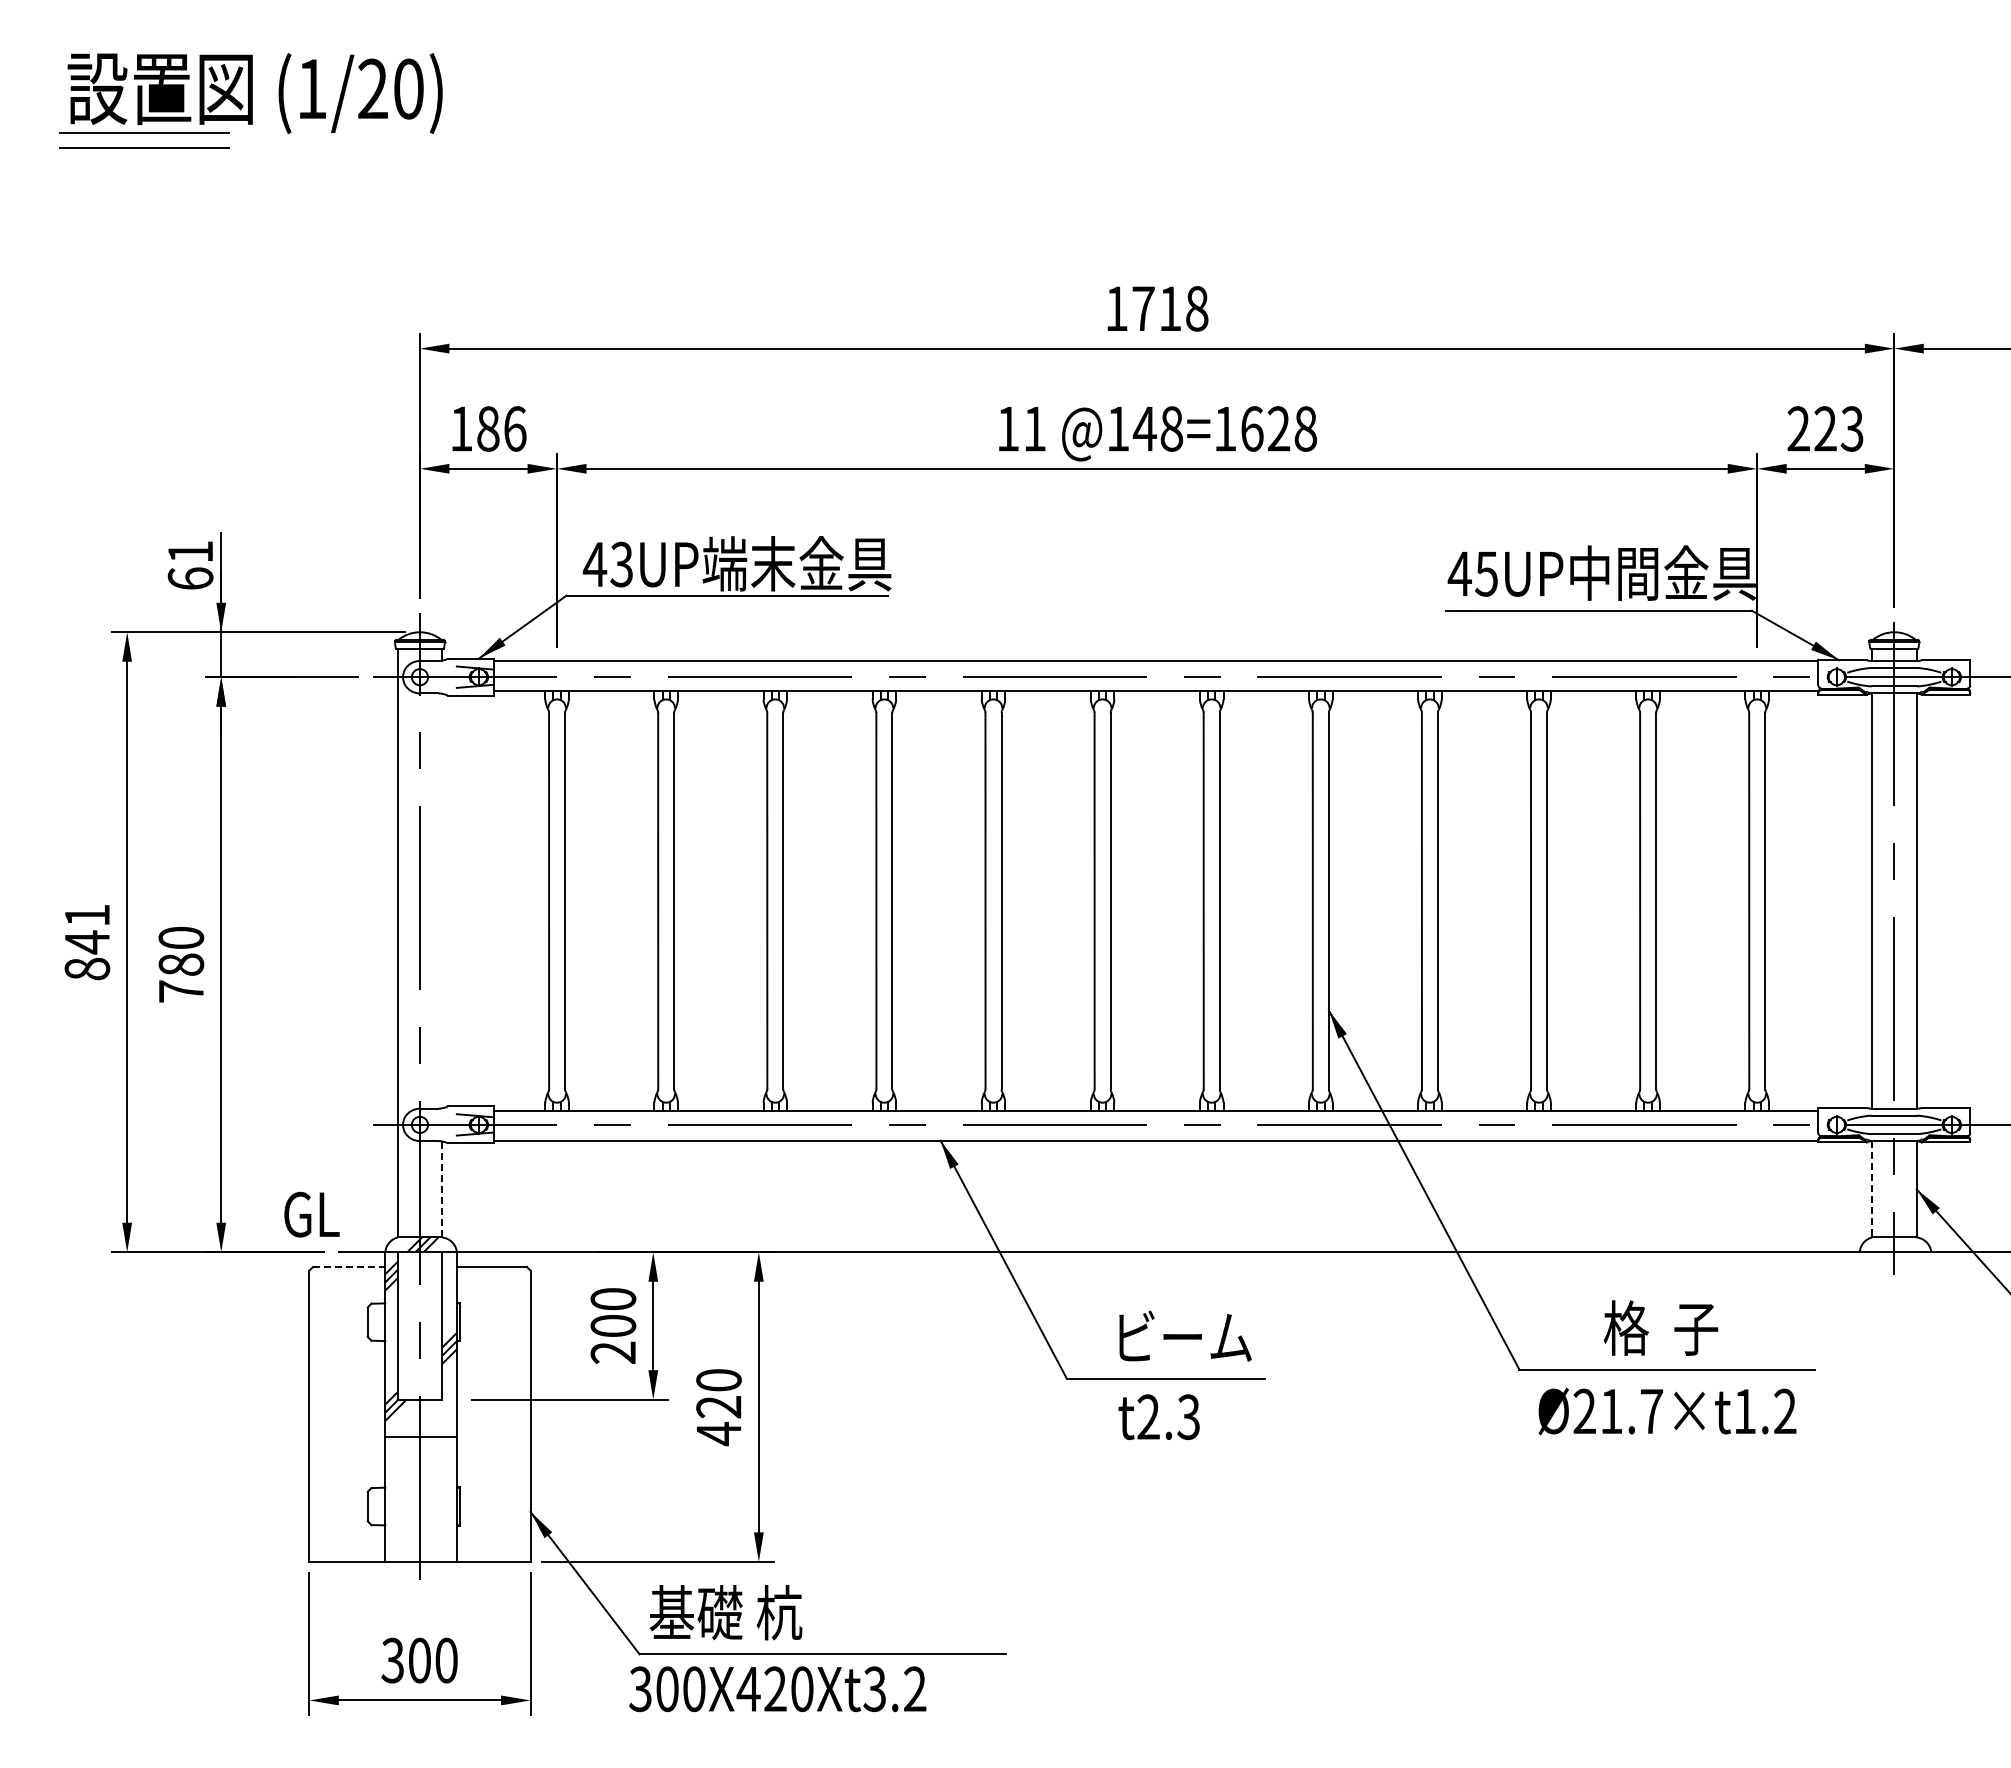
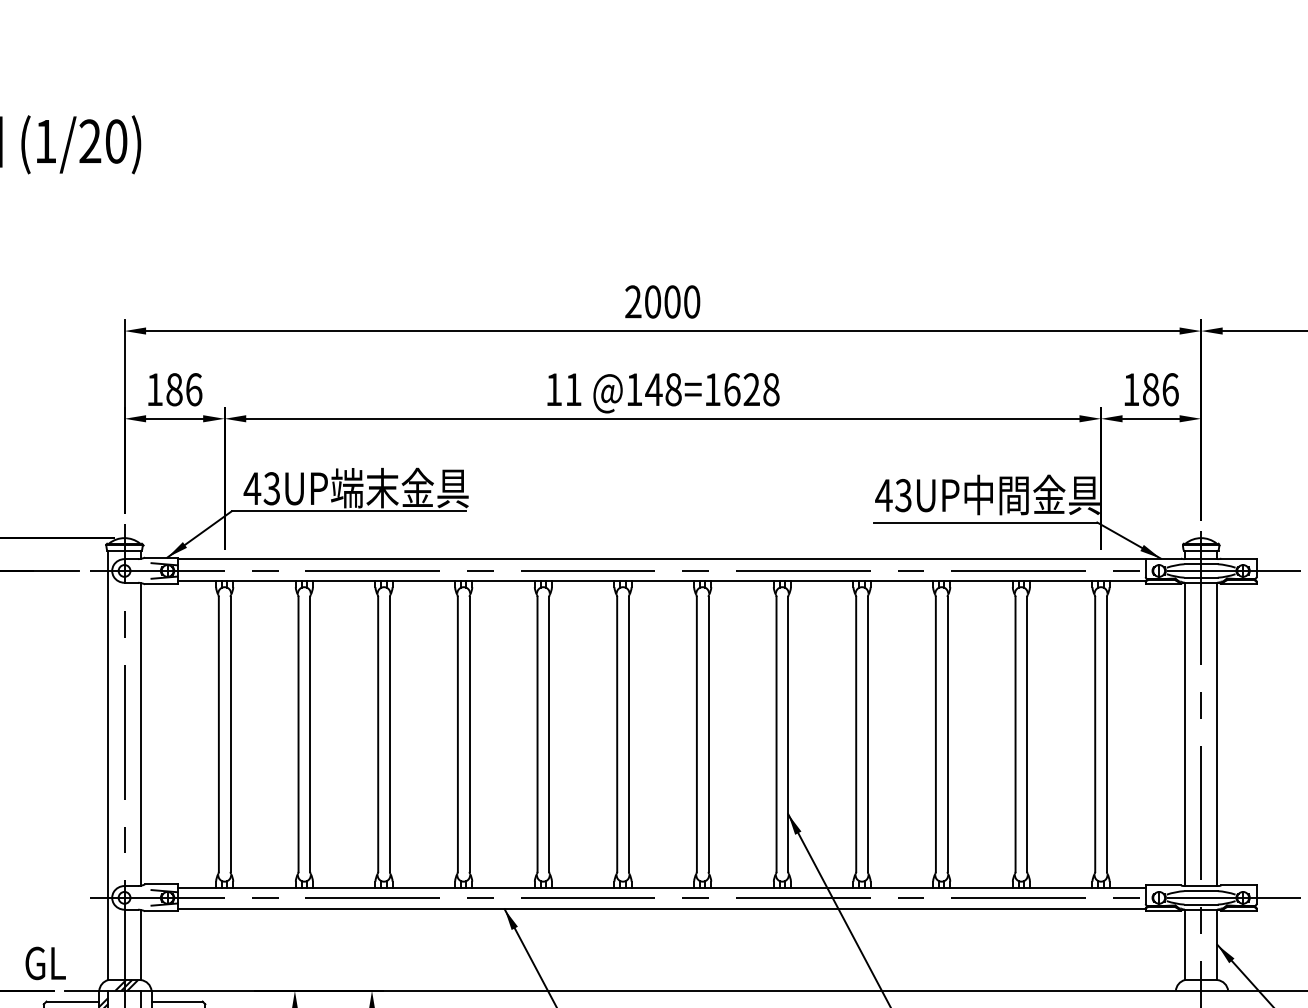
text: (1156, 308) -> (662, 301), 1718 -> 2000
text: (1825, 428) -> (1150, 389), 223 -> 186
text: (1486, 573) -> (903, 495), 45UP -> 43UP
line: (442, 900) -> (141, 734), added
line: (442, 1189) -> (141, 945), dashed -> solid
line: (1872, 1189) -> (1185, 945), dashed -> solid
line: (349, 1266) -> (73, 1001), dashed -> solid

